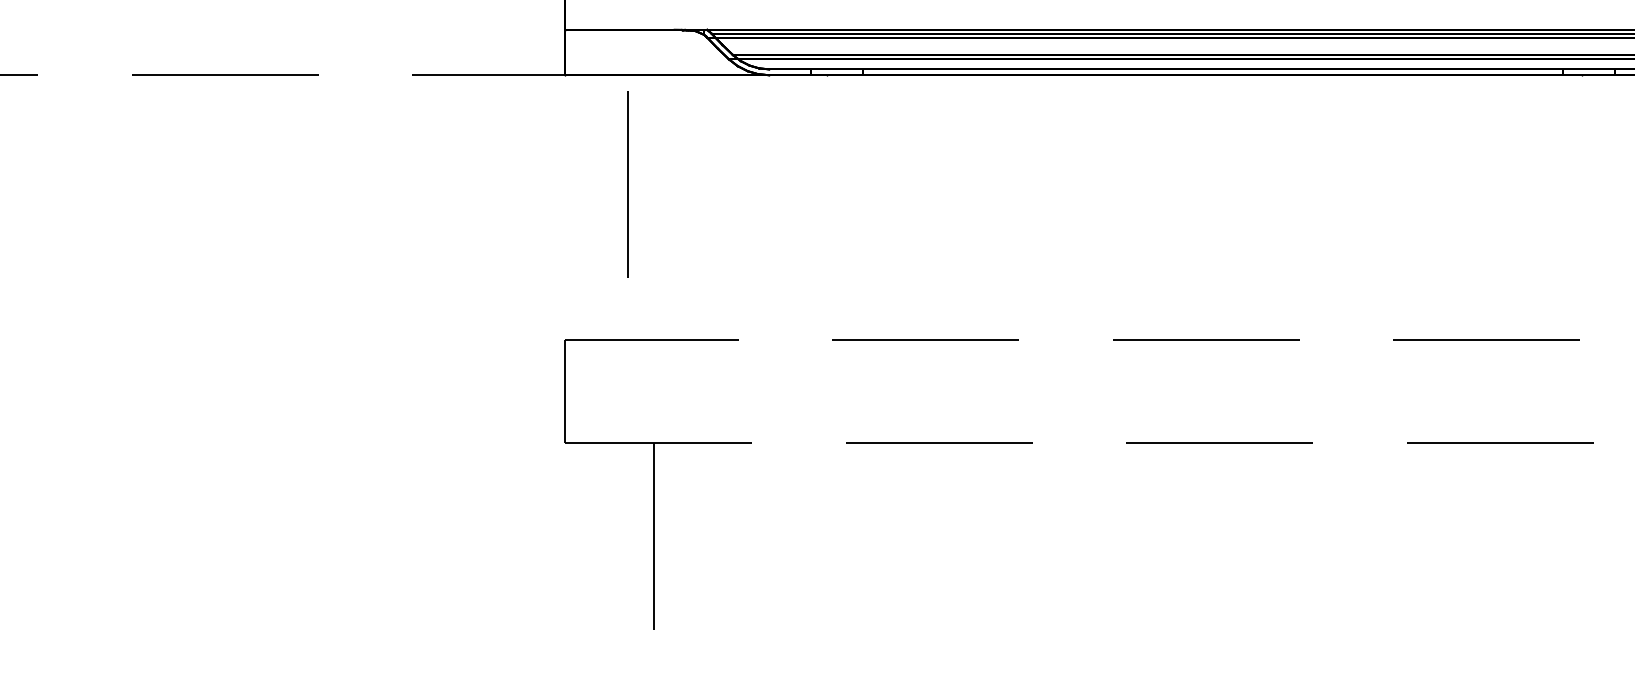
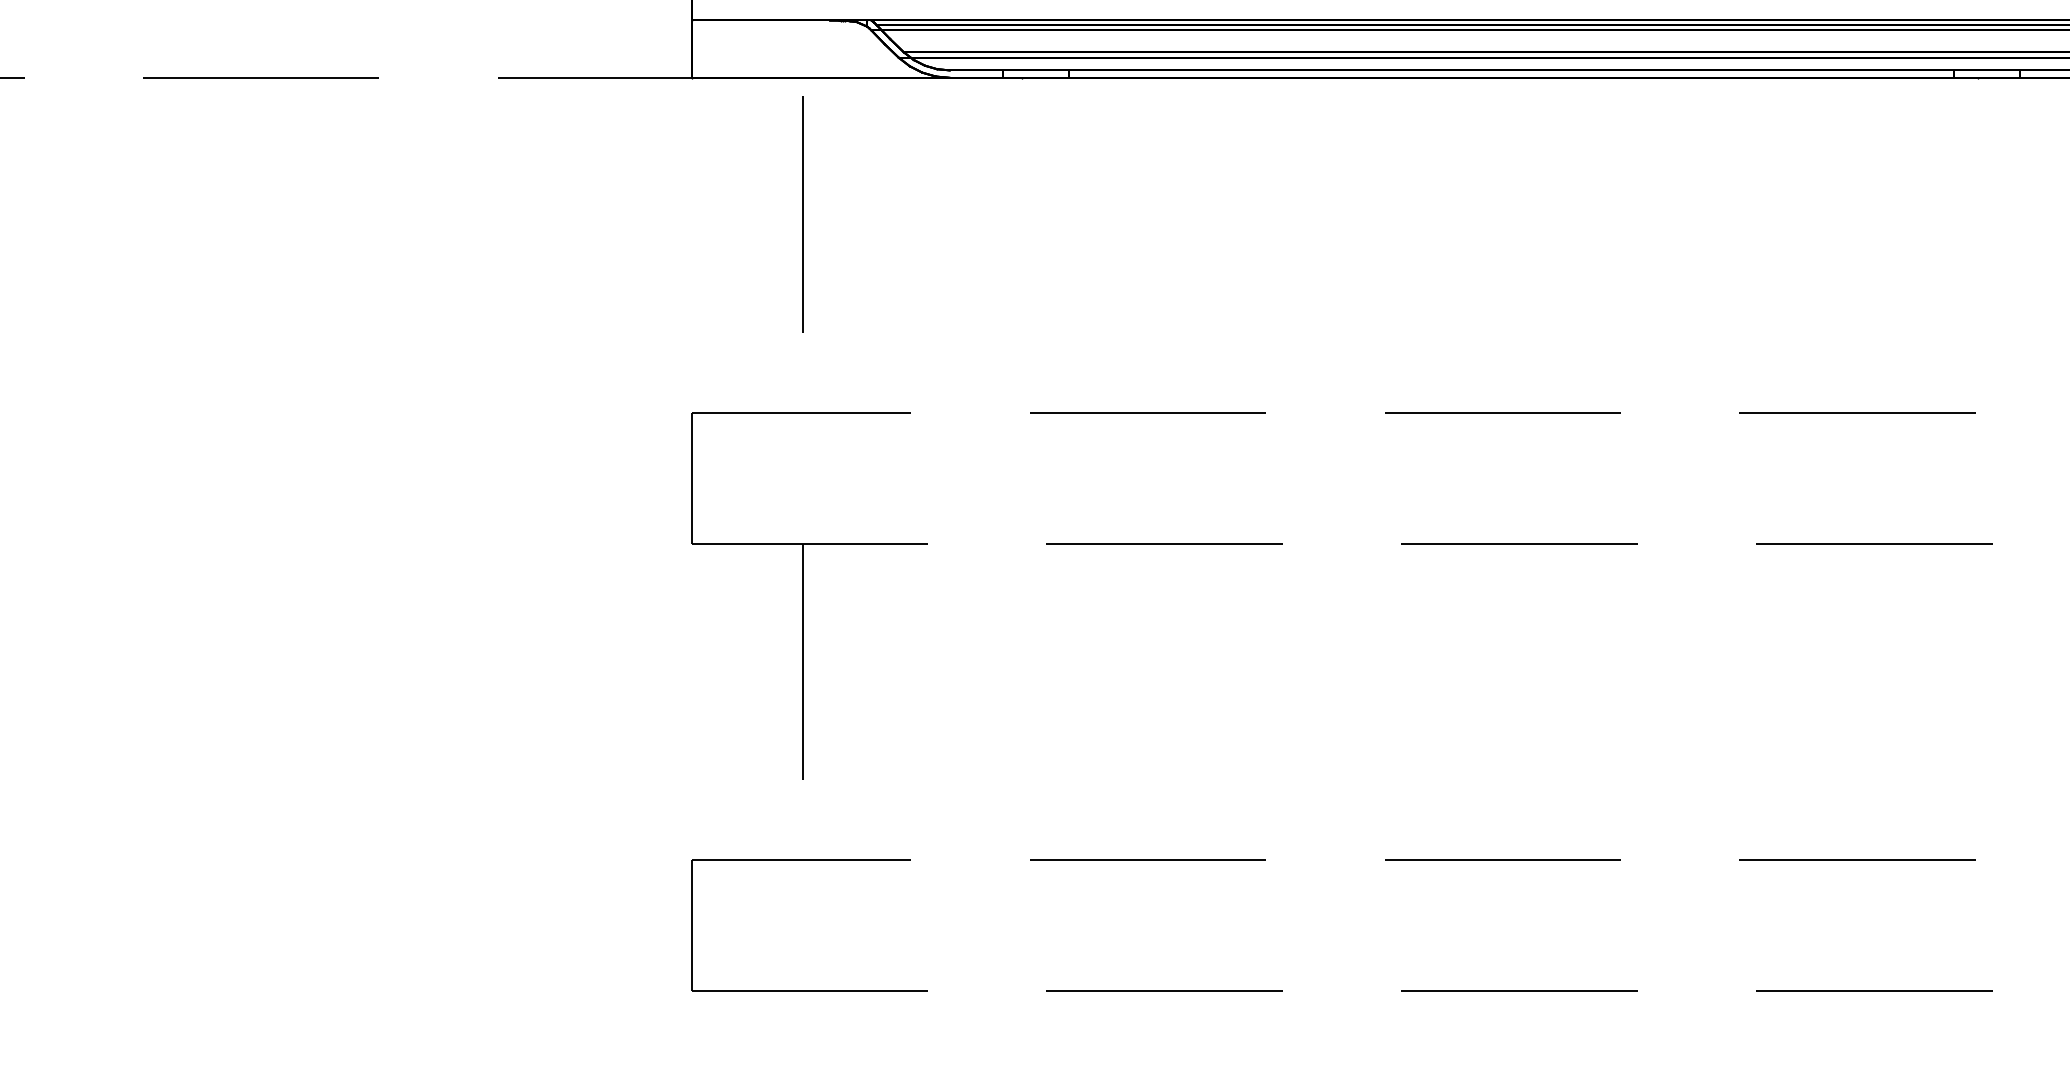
line: (627, 184) -> (802, 214), moved

